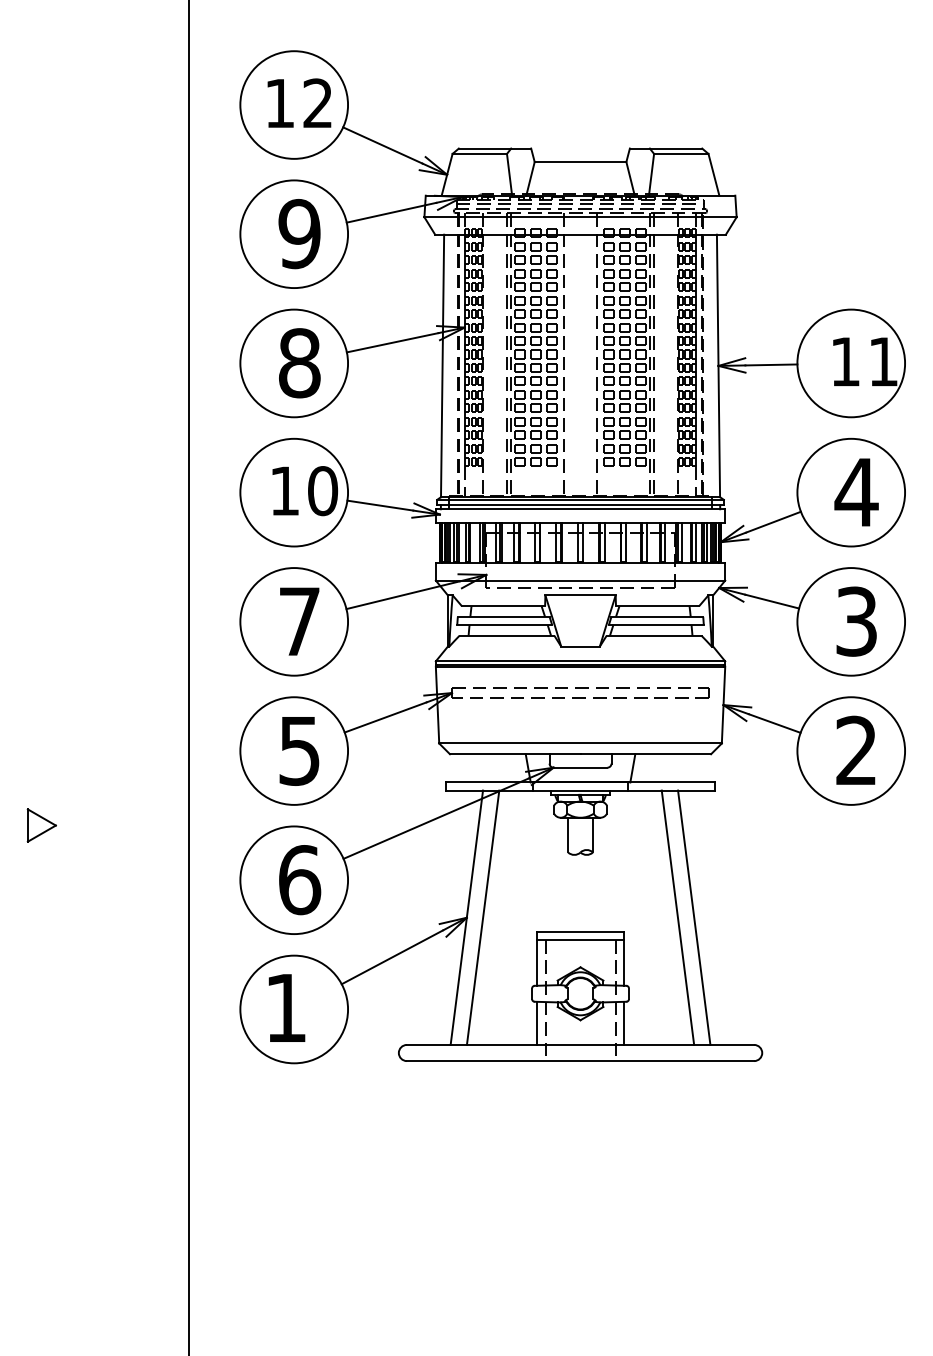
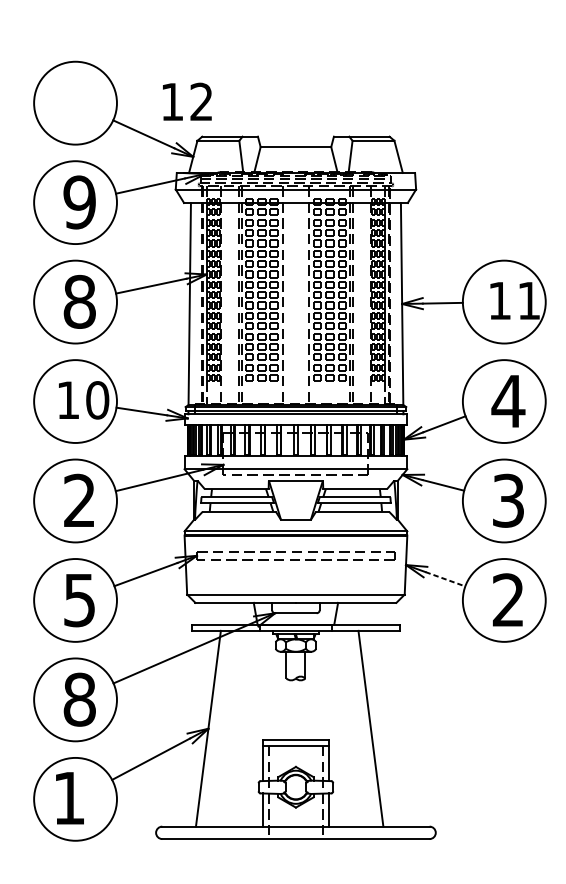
text: (299, 102) -> (187, 101), moved
text: (299, 620) -> (79, 499), 7 -> 2
line: (775, 723) -> (446, 579), solid -> dashed
text: (300, 880) -> (80, 700), 6 -> 8
line: (482, 917) -> (220, 728), removed
line: (694, 917) -> (383, 728), removed

